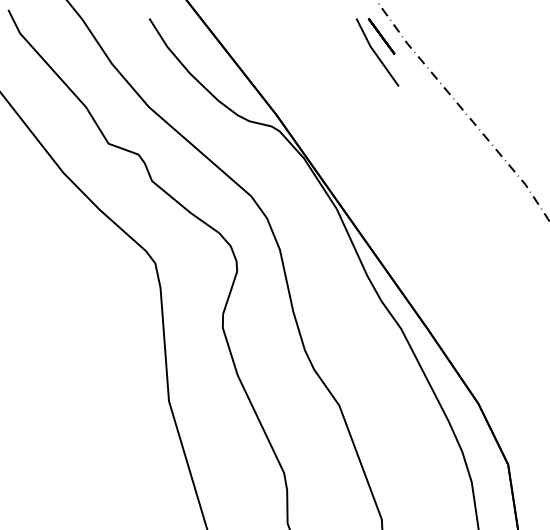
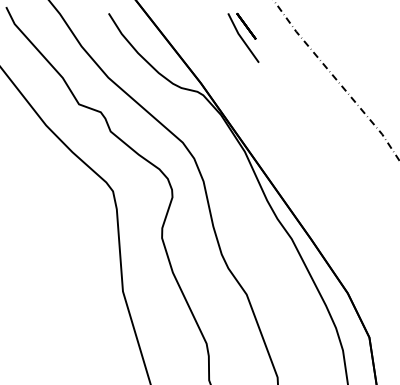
part: (377, 51) -> (243, 37), moved

